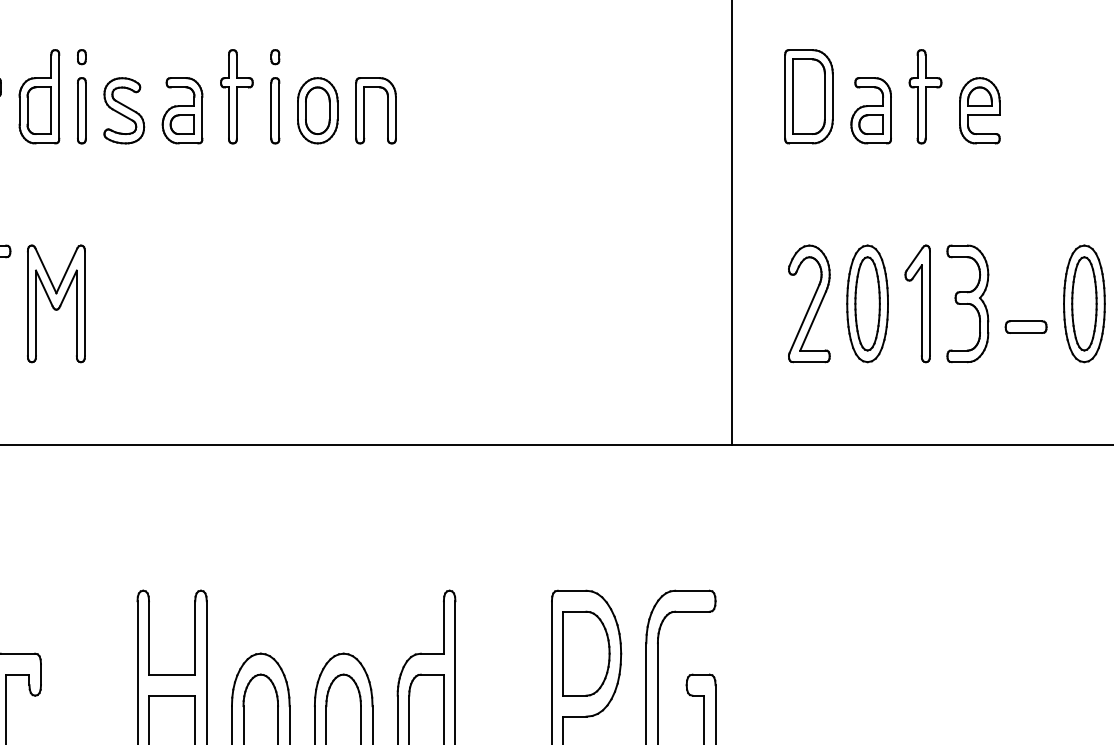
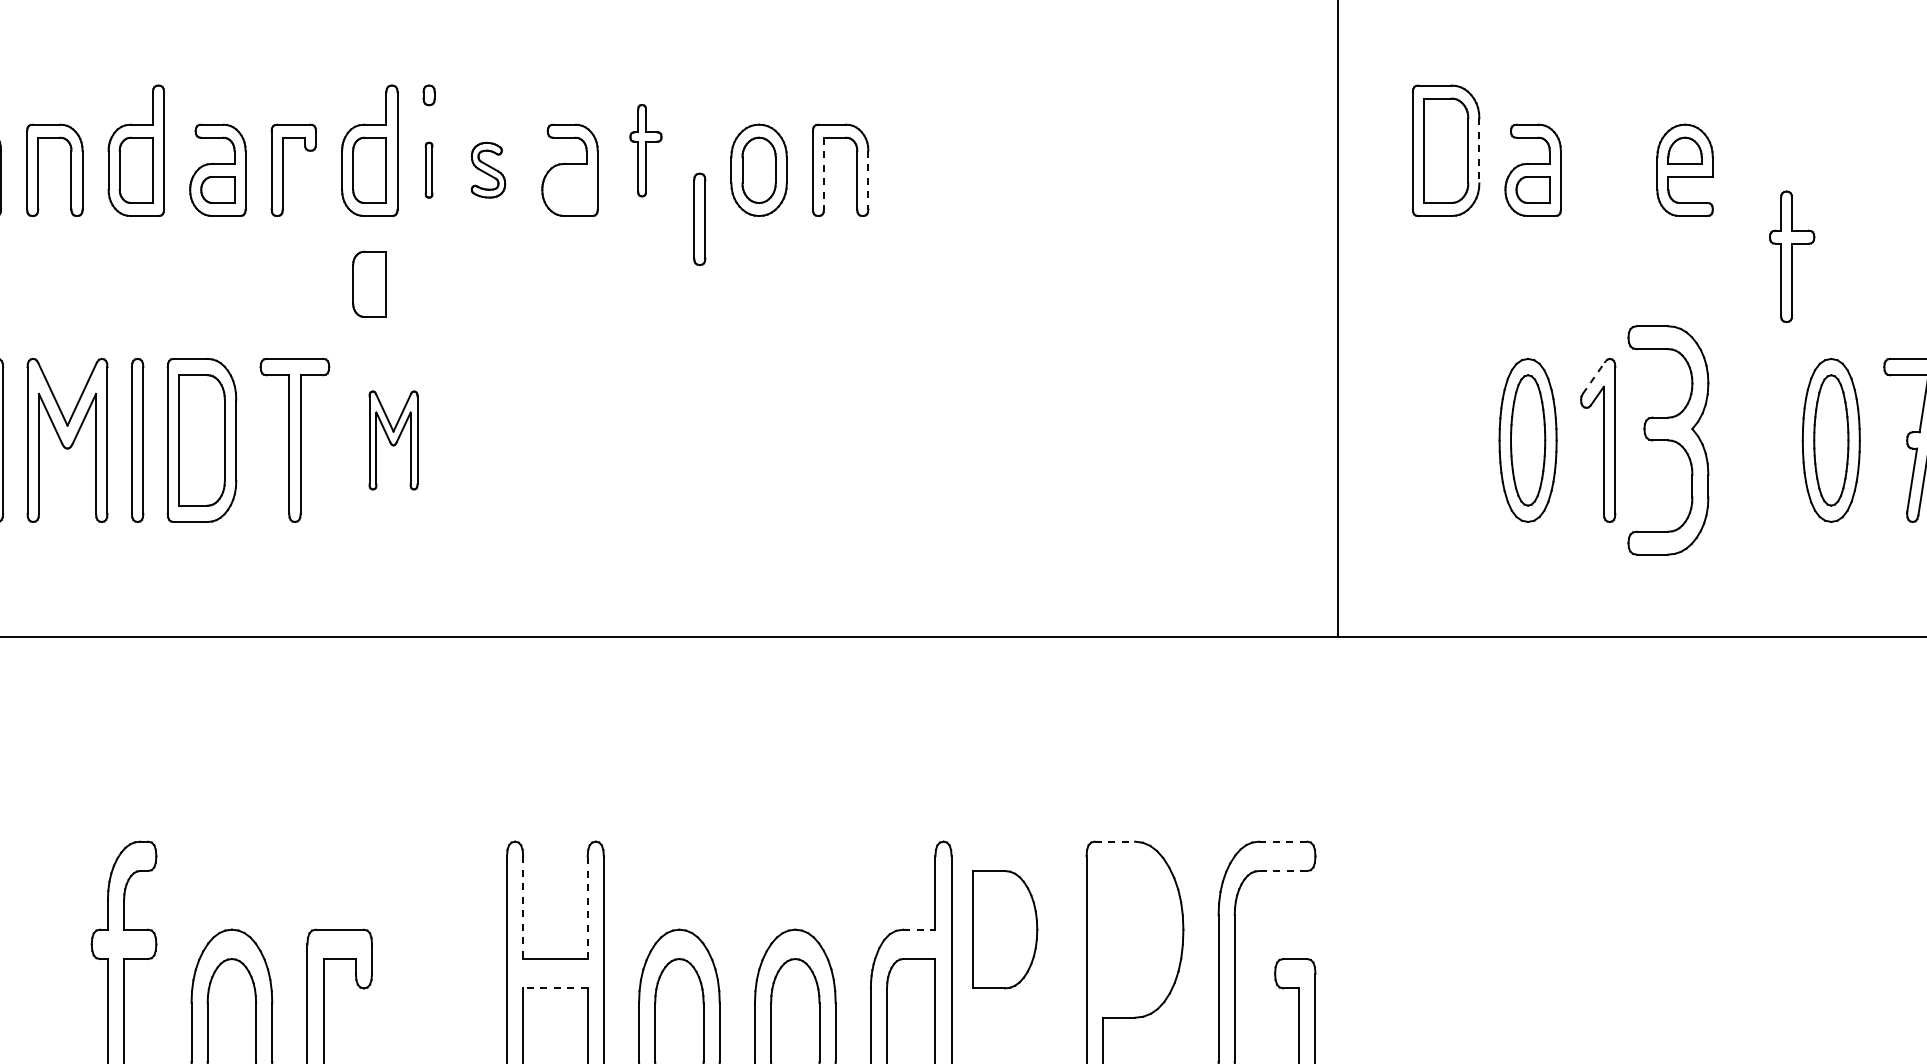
part: (275, 57) -> (699, 95), removed
part: (236, 96) -> (645, 150), size x0.7
line: (832, 96) -> (1479, 150), solid -> dashed
part: (925, 96) -> (1792, 256), moved
part: (81, 110) -> (428, 169), size x0.6
part: (124, 110) -> (488, 169), size x0.6
part: (275, 110) -> (699, 218), moved
line: (364, 113) -> (824, 173), solid -> dashed
line: (396, 118) -> (868, 180), solid -> dashed
part: (182, 124) -> (569, 189), removed
part: (39, 191) -> (369, 283), added
line: (915, 258) -> (1594, 377), solid -> dashed
part: (56, 303) -> (393, 440), size x0.6
part: (809, 303) -> (1446, 440), removed
part: (967, 303) -> (1667, 440), size x1.4
part: (1025, 327) -> (1749, 473), removed
line: (572, 590) -> (1115, 841), solid -> dashed
line: (692, 590) -> (1283, 841), solid -> dashed
line: (692, 612) -> (1282, 871), solid -> dashed
line: (195, 637) -> (587, 907), solid -> dashed
line: (149, 638) -> (523, 908), solid -> dashed
line: (432, 653) -> (919, 929), solid -> dashed
part: (586, 653) -> (1005, 929), moved
line: (171, 695) -> (554, 988), solid -> dashed

